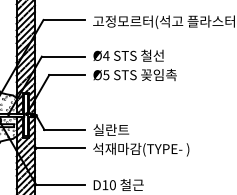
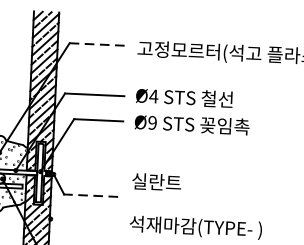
line: (64, 20) -> (98, 45), solid -> dashed
text: (106, 74) -> (152, 122), Ø5 -> Ø9
line: (64, 129) -> (91, 195), solid -> dashed
text: (111, 129) -> (157, 181), moved
line: (60, 148) -> (84, 220), removed

